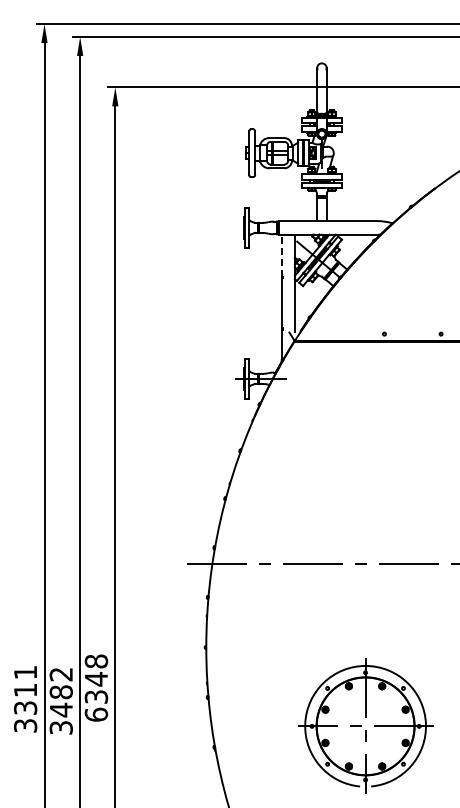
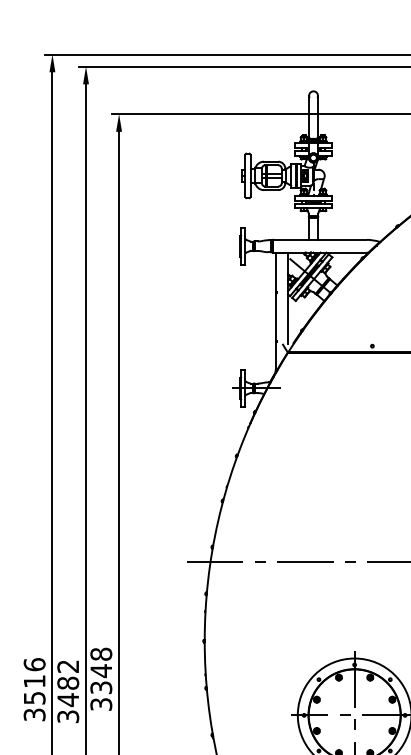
line: (281, 255) -> (275, 272), dashed -> solid
text: (25, 689) -> (34, 680), 3311 -> 3516
text: (96, 714) -> (101, 704), 6348 -> 3348

